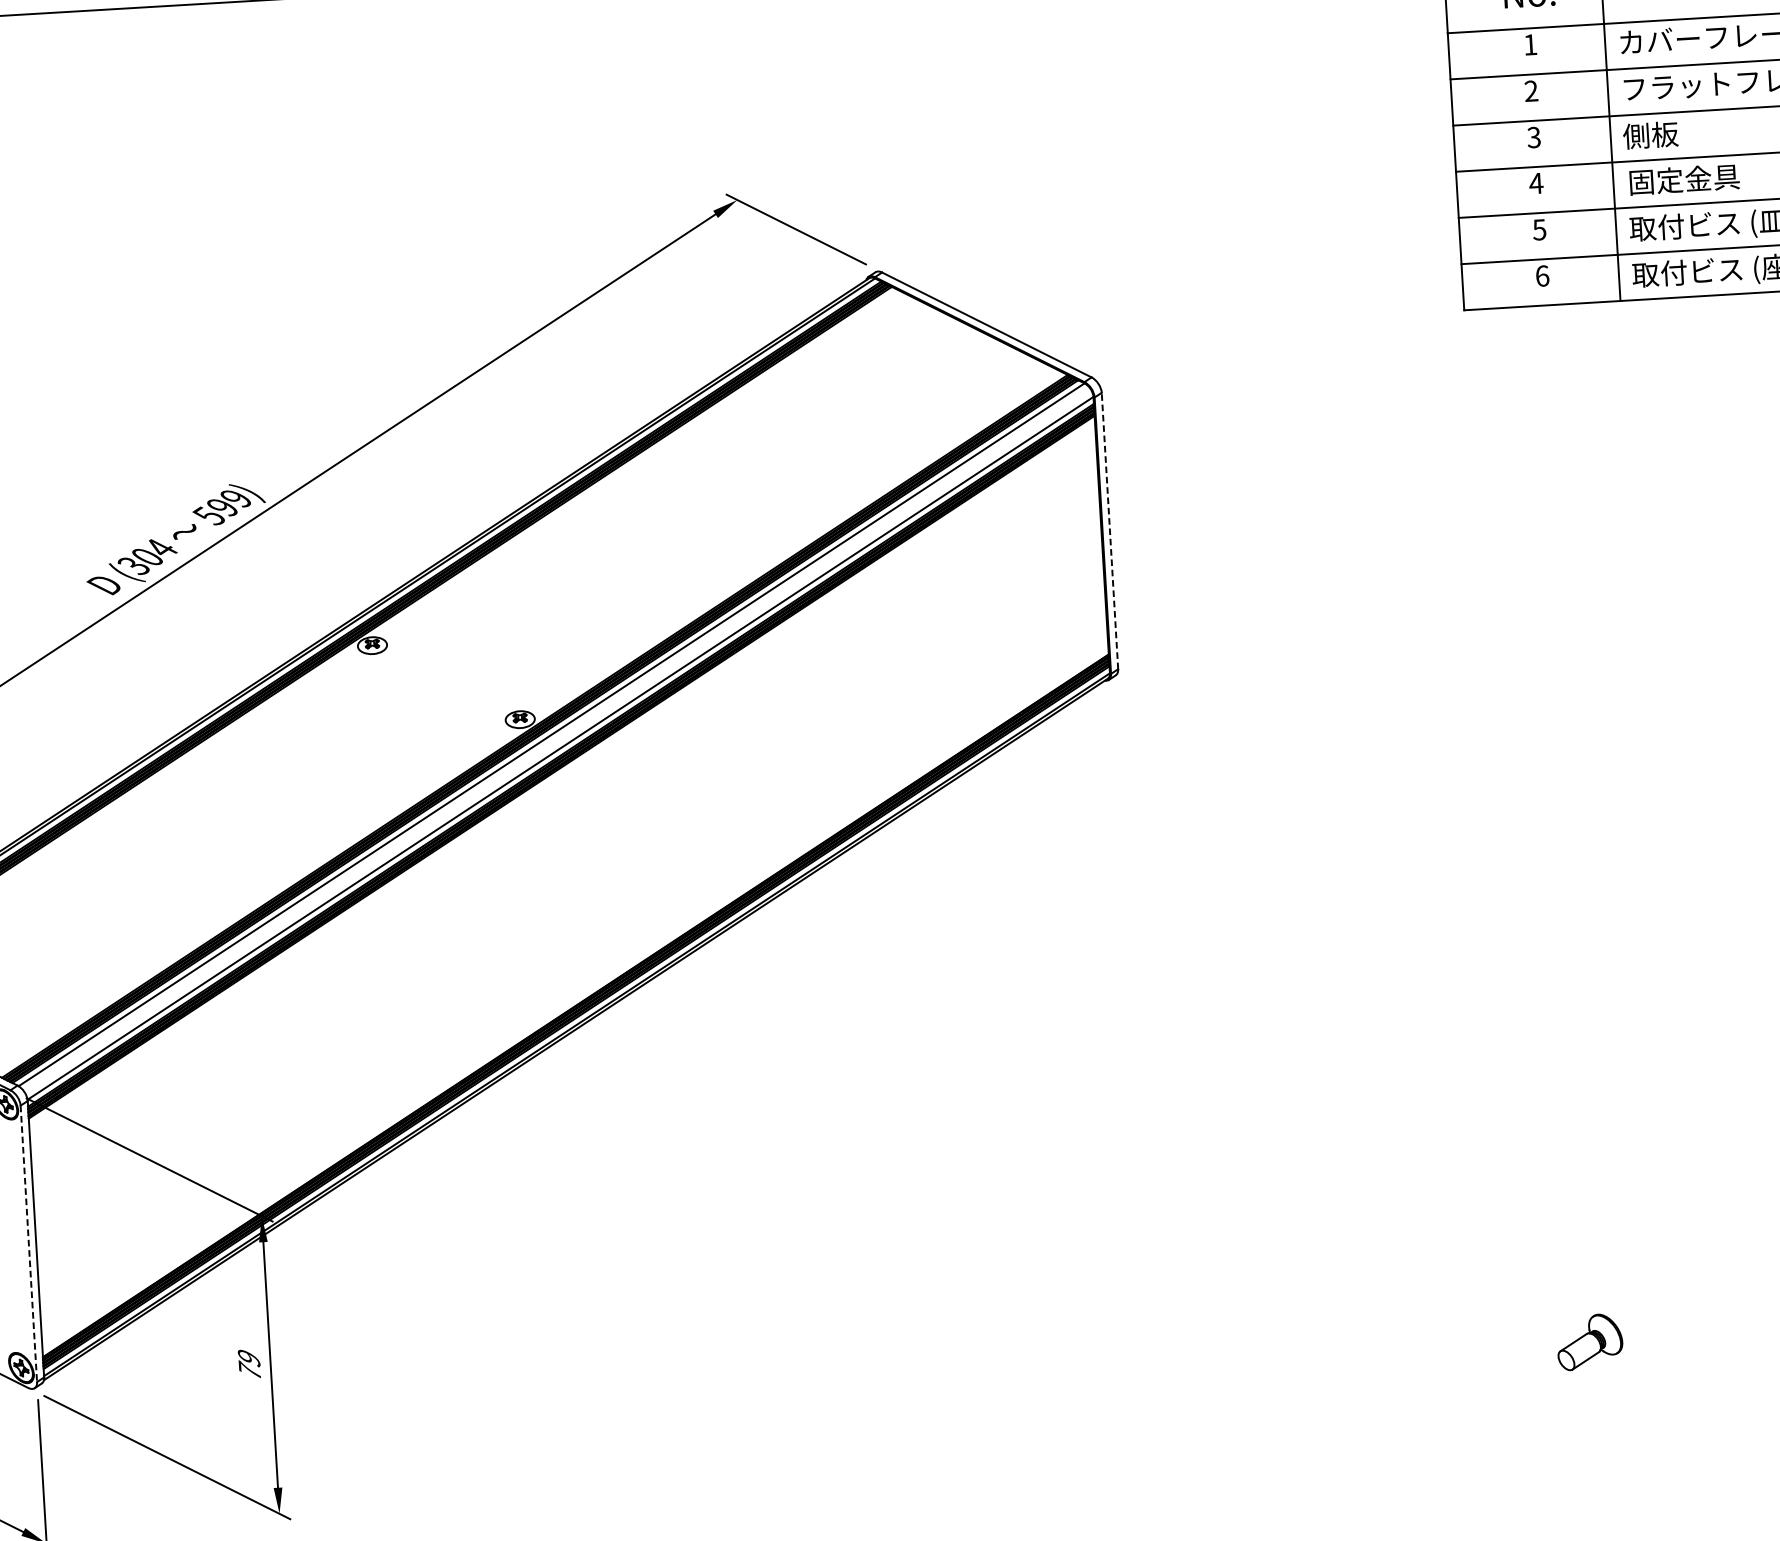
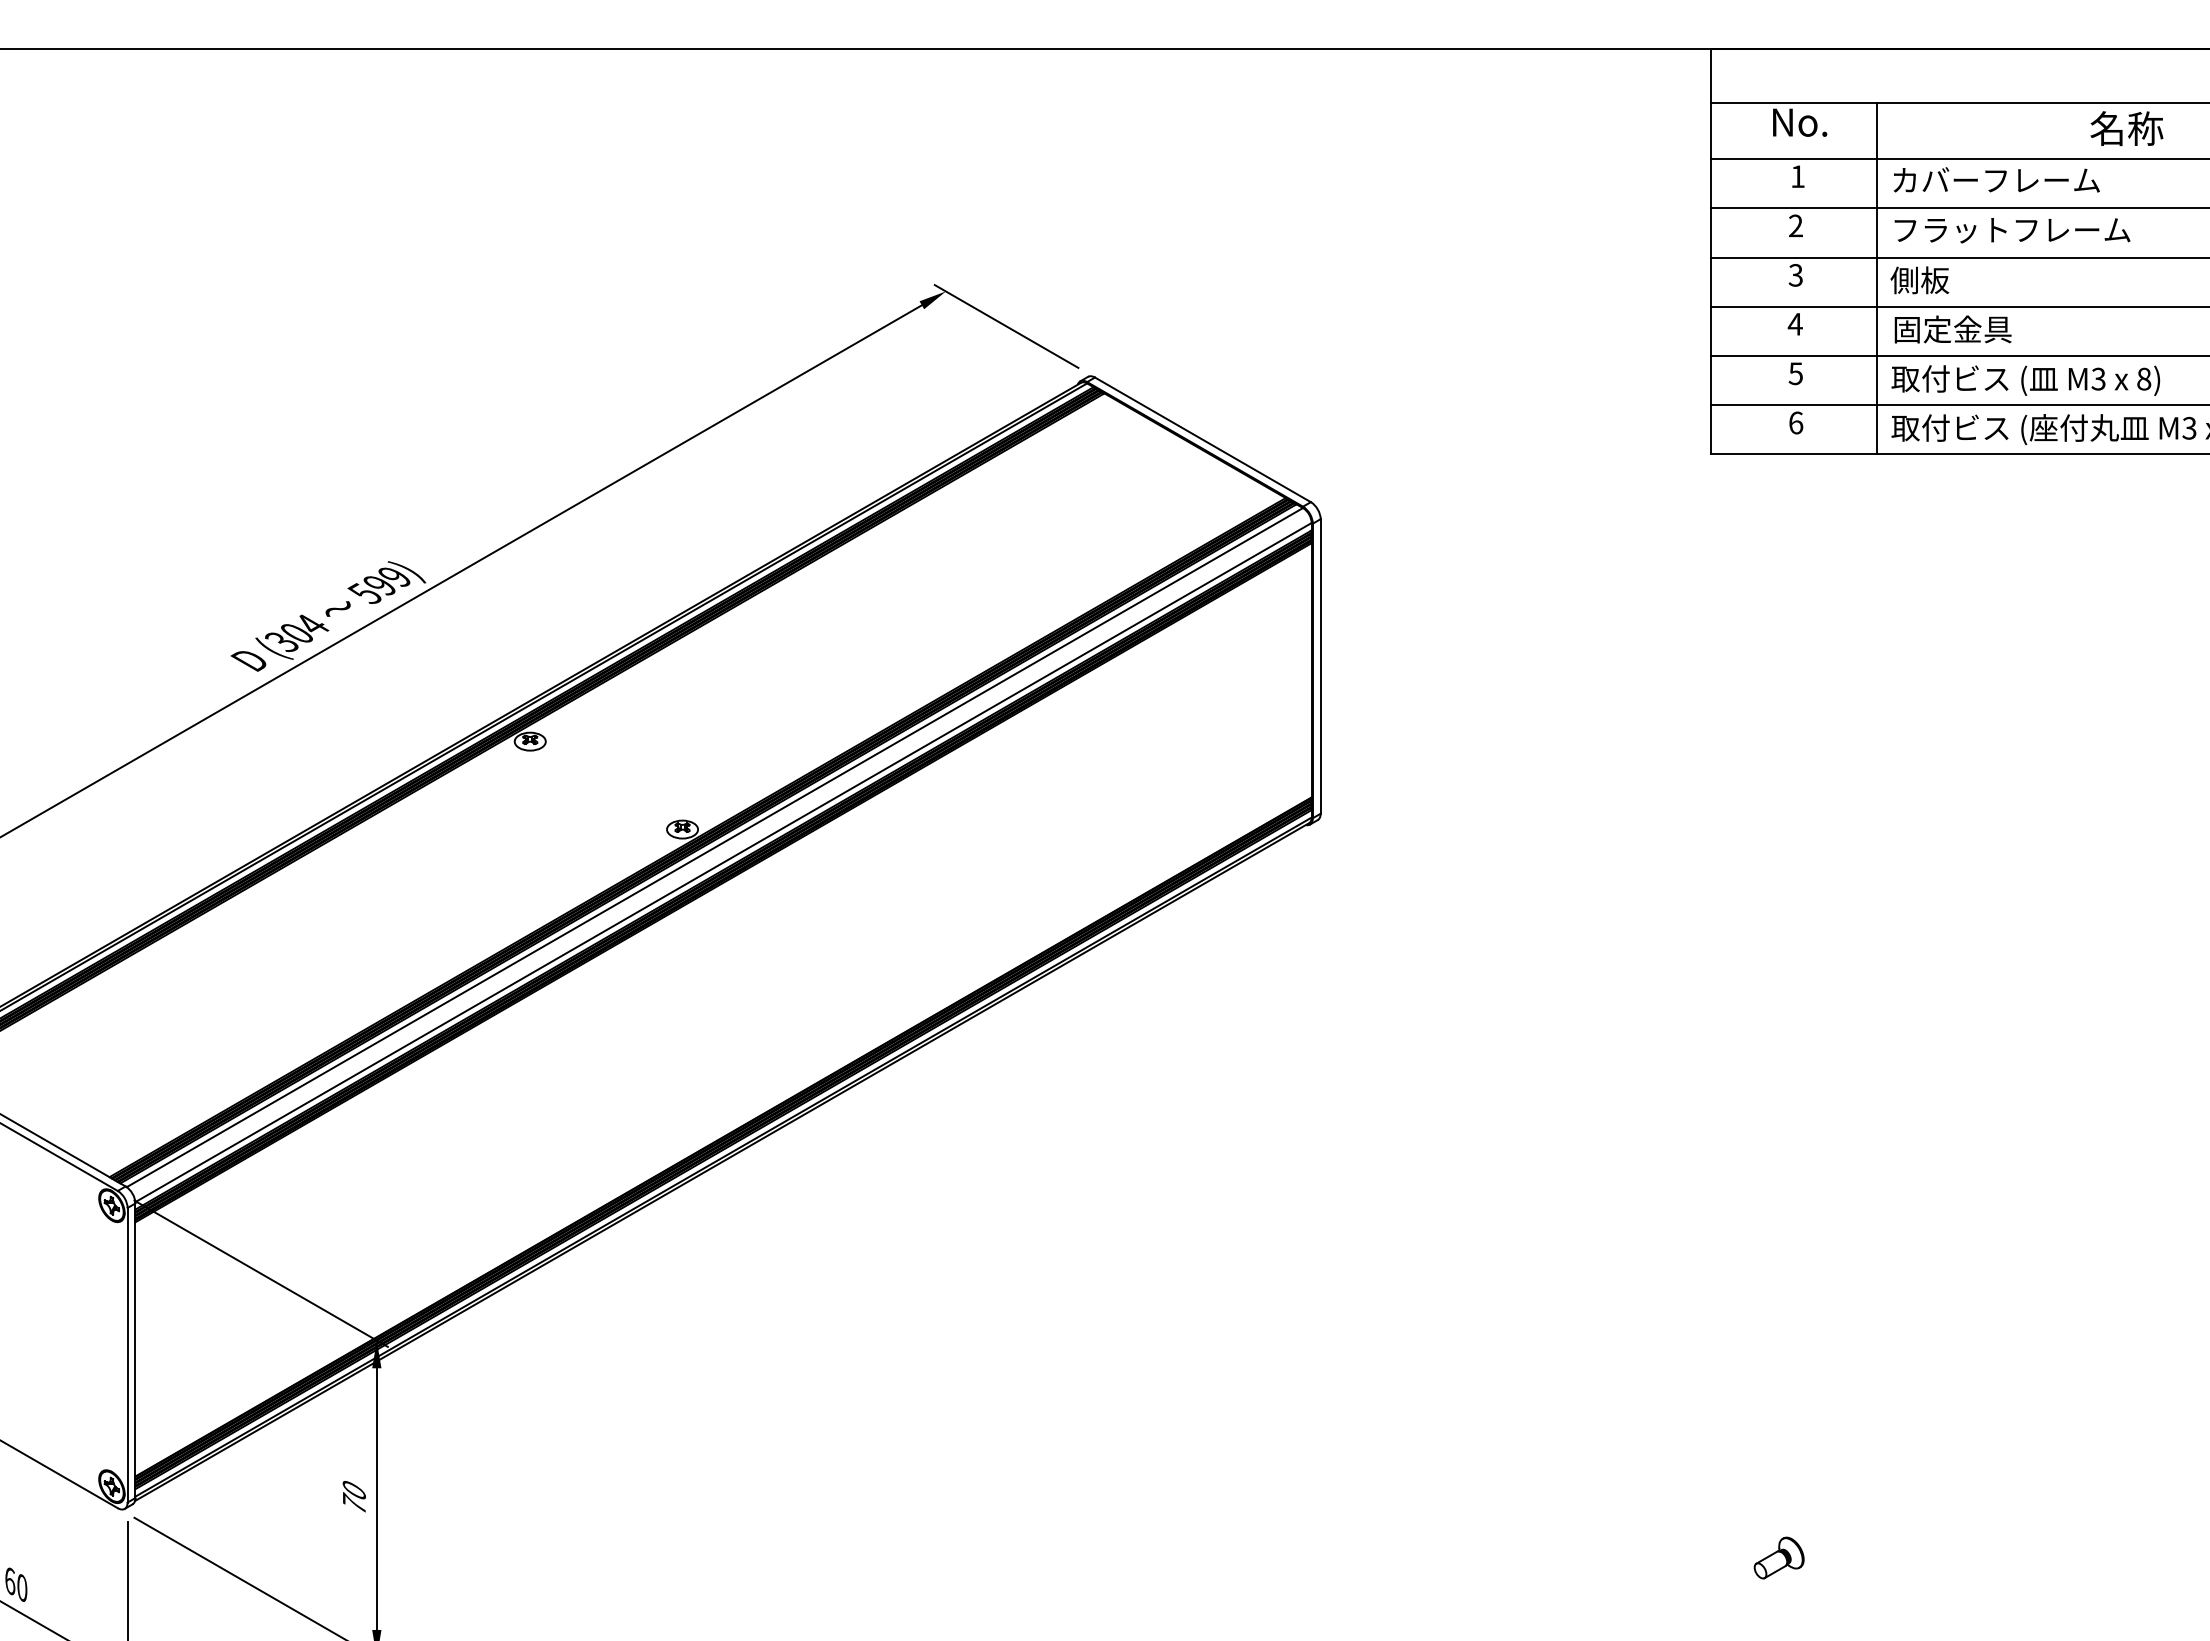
line: (1109, 530) -> (1320, 665), dashed -> solid
line: (28, 1244) -> (127, 1355), dashed -> solid
part: (1589, 1341) -> (1778, 1557), size x0.71
text: (248, 1358) -> (353, 1490), 79 -> 70

